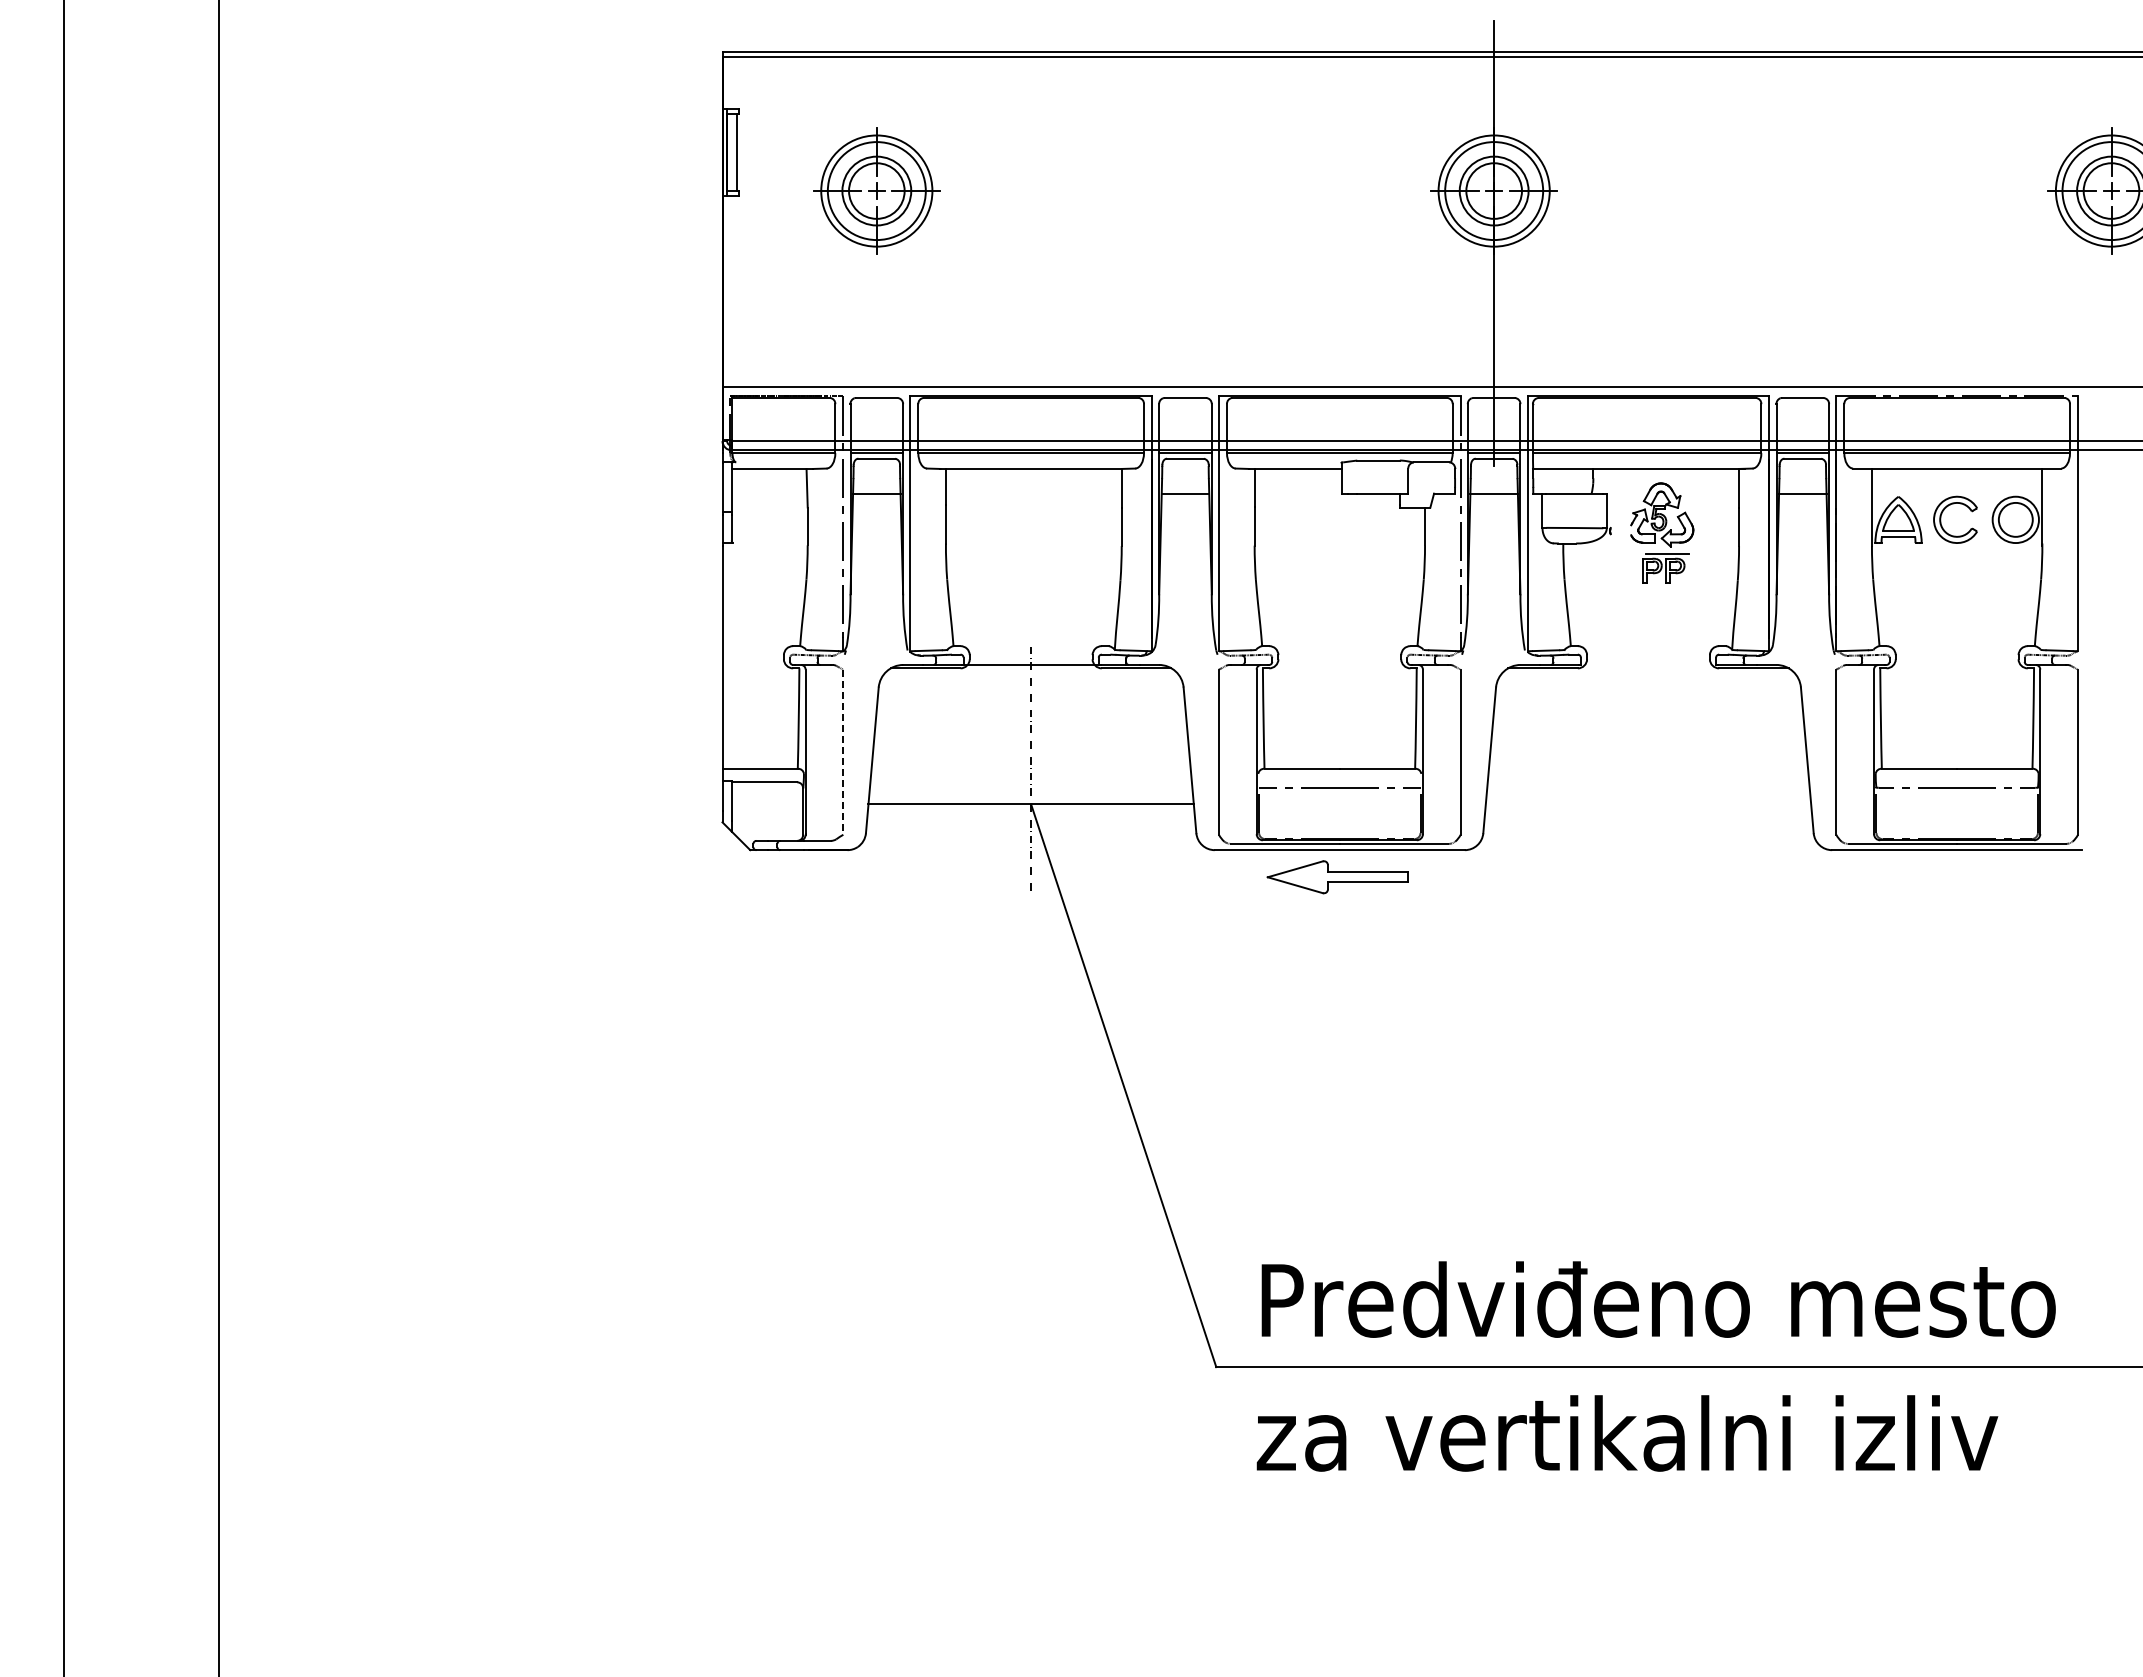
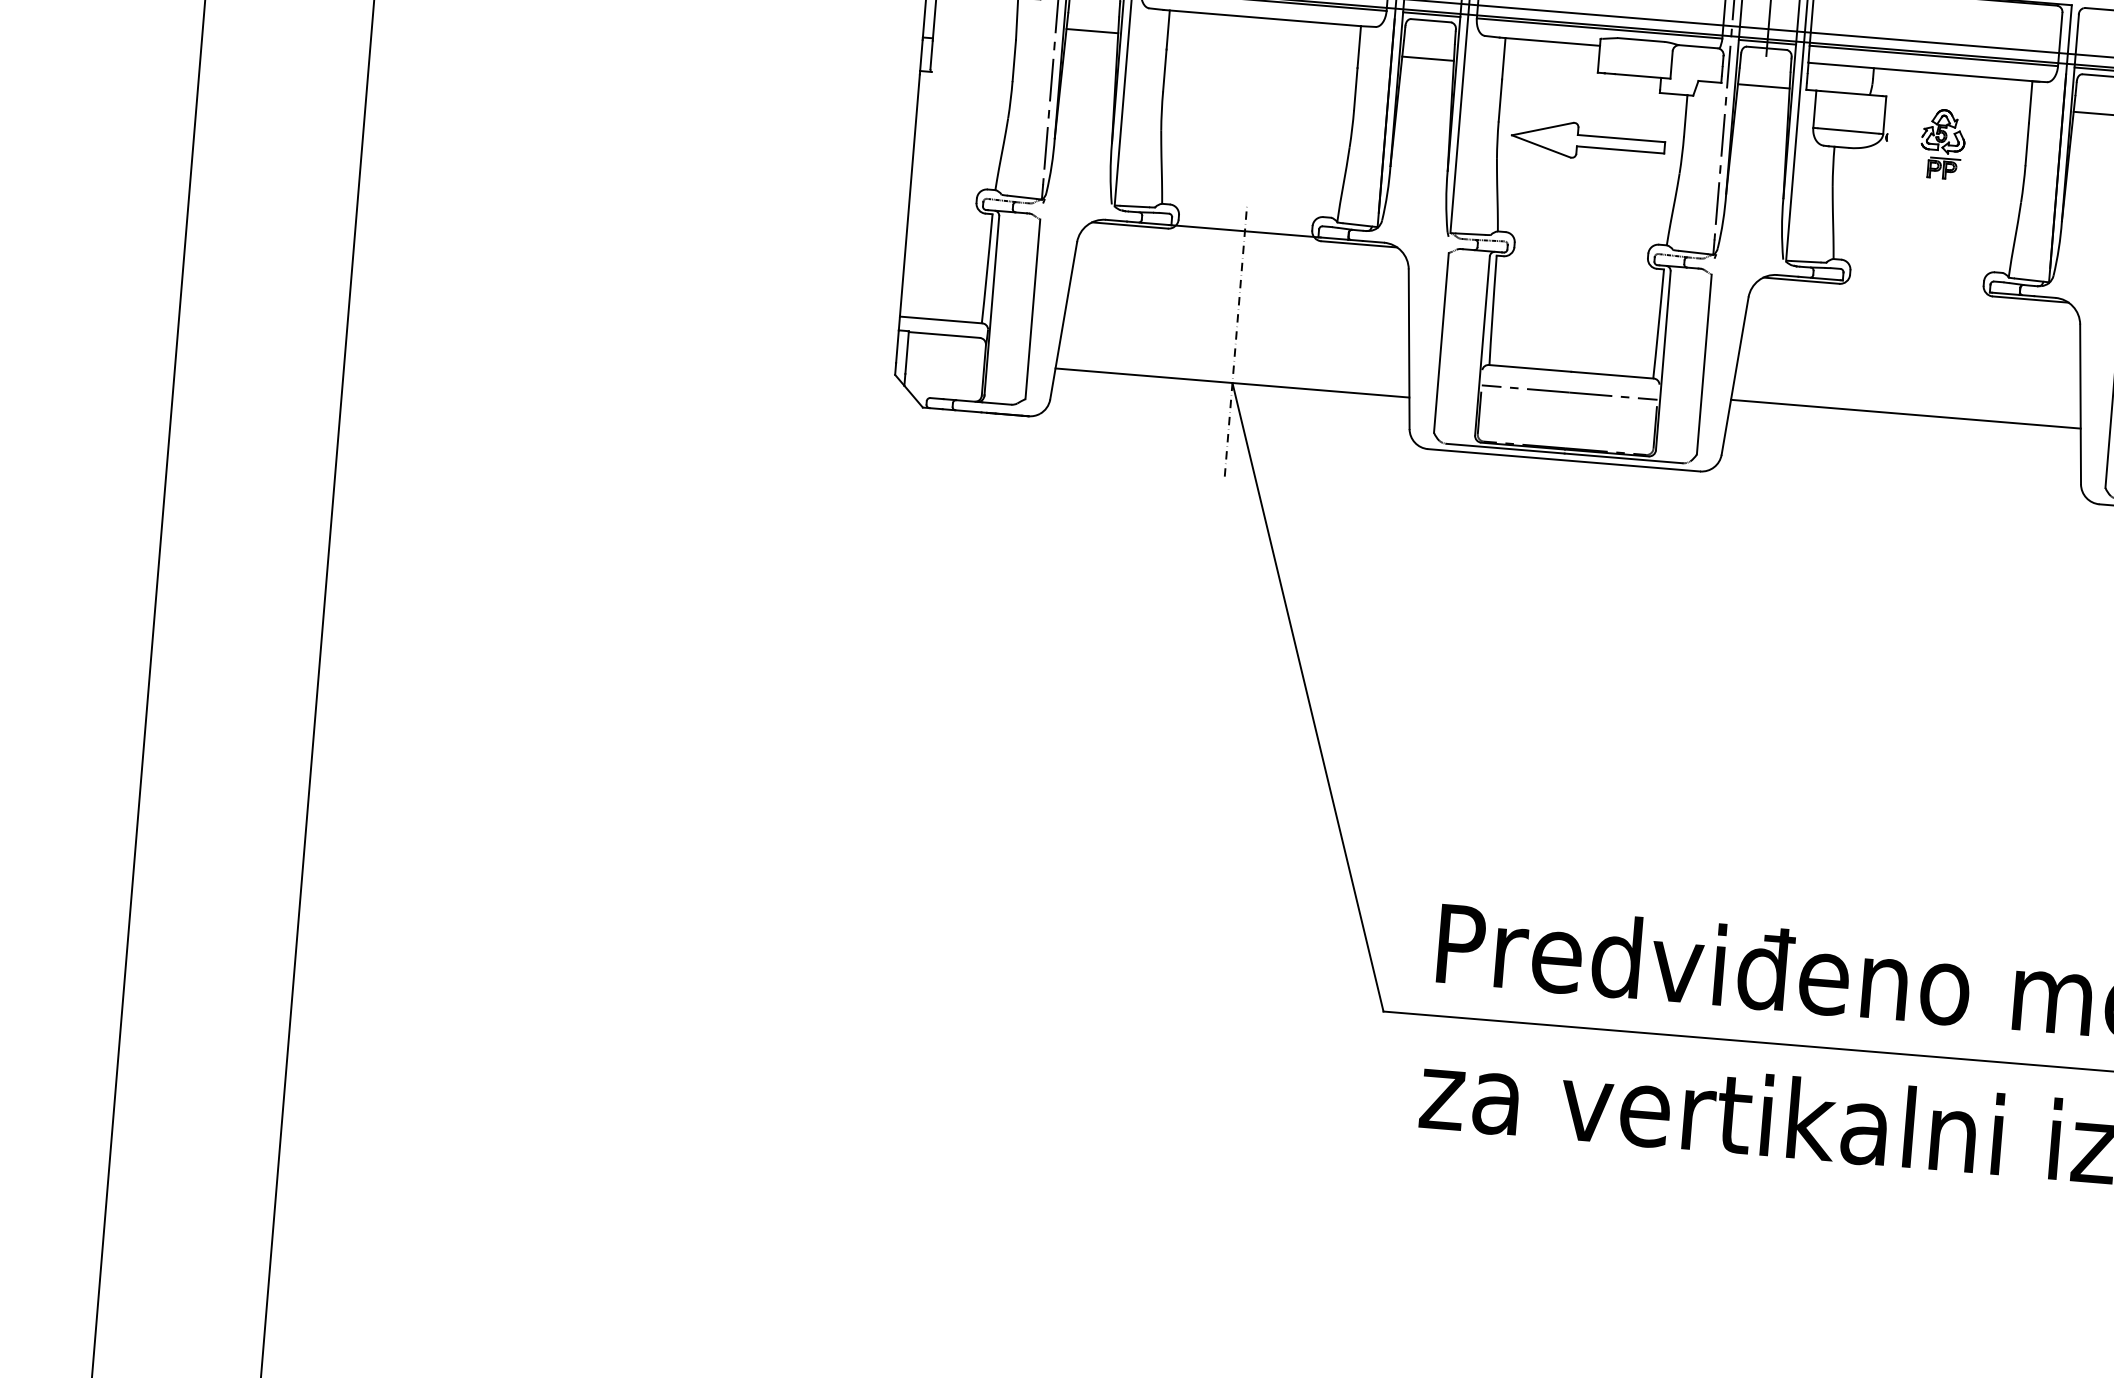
part: (1661, 532) -> (1942, 143), size x0.62
line: (843, 752) -> (1033, 309), dashed -> solid
line: (1648, 782) -> (1905, 414), added
part: (1337, 877) -> (1587, 141), moved

